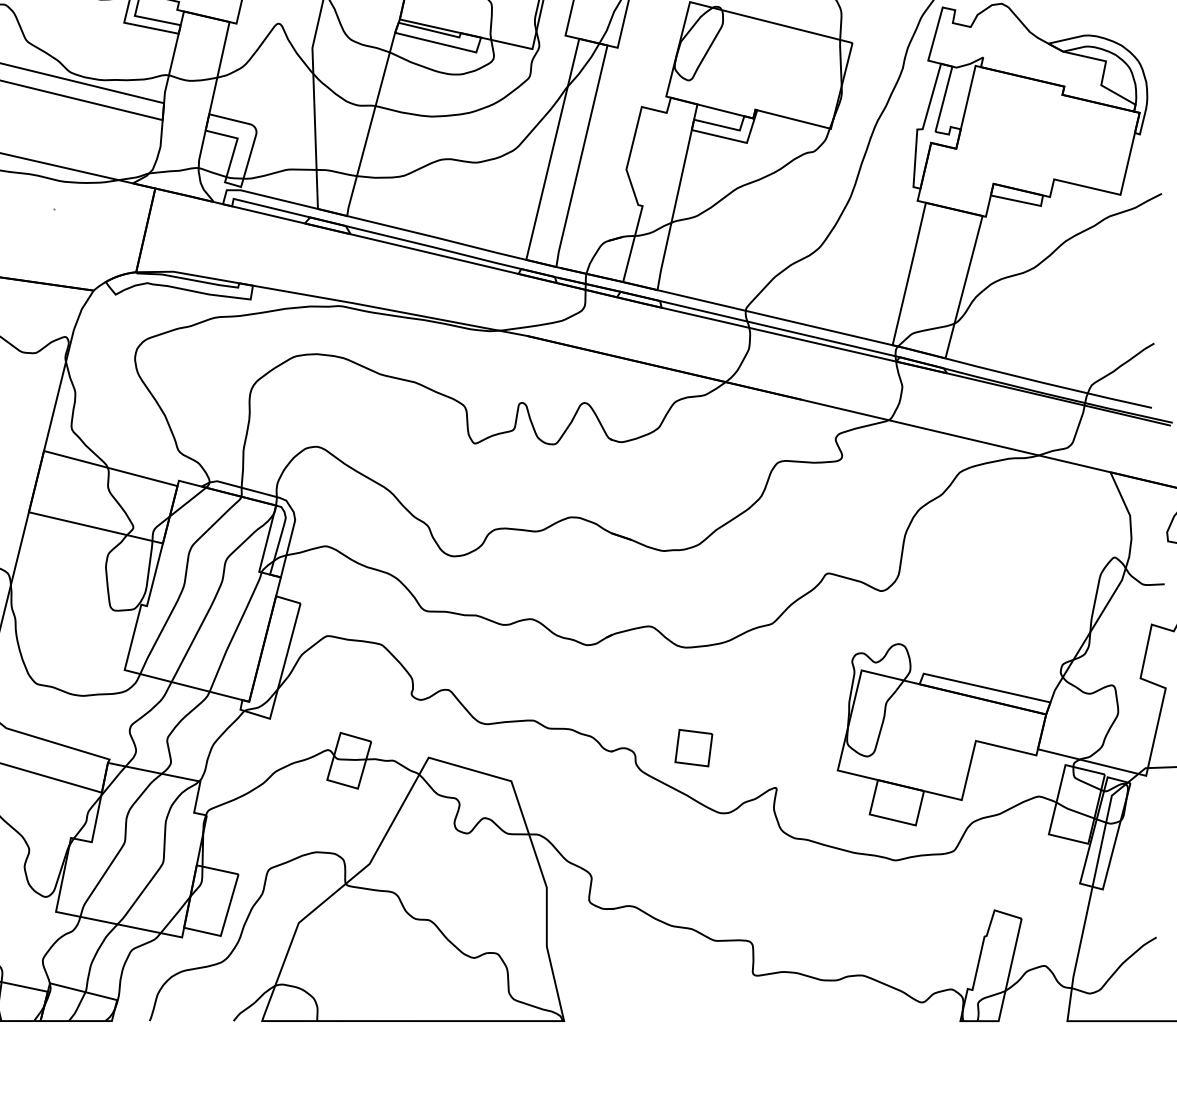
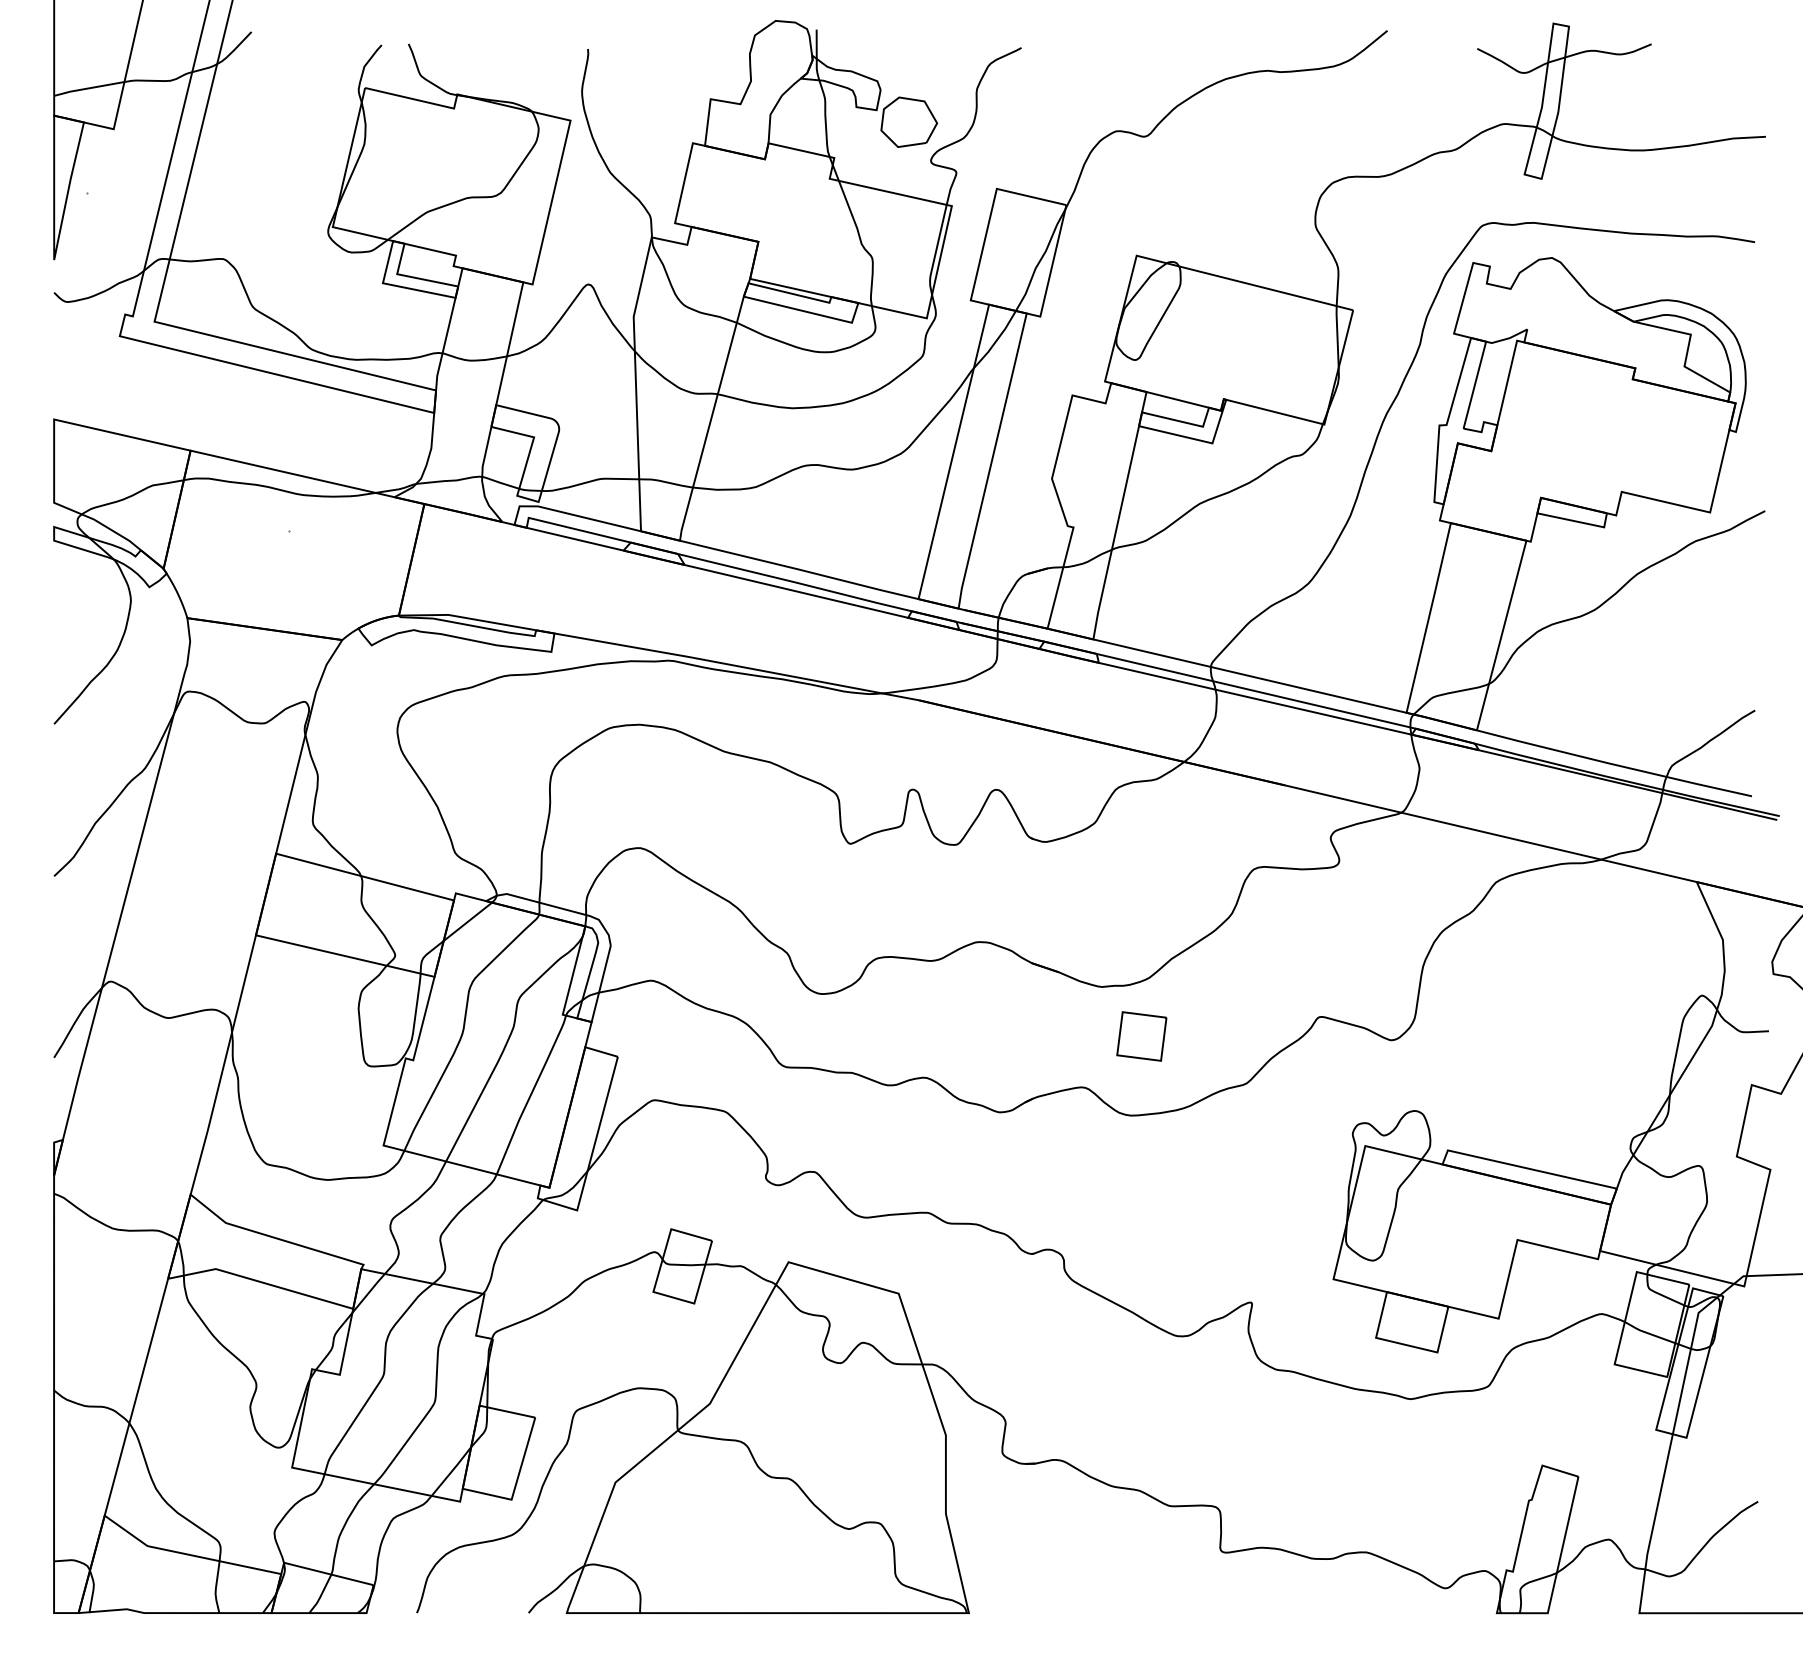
part: (693, 748) -> (1141, 1036), moved

